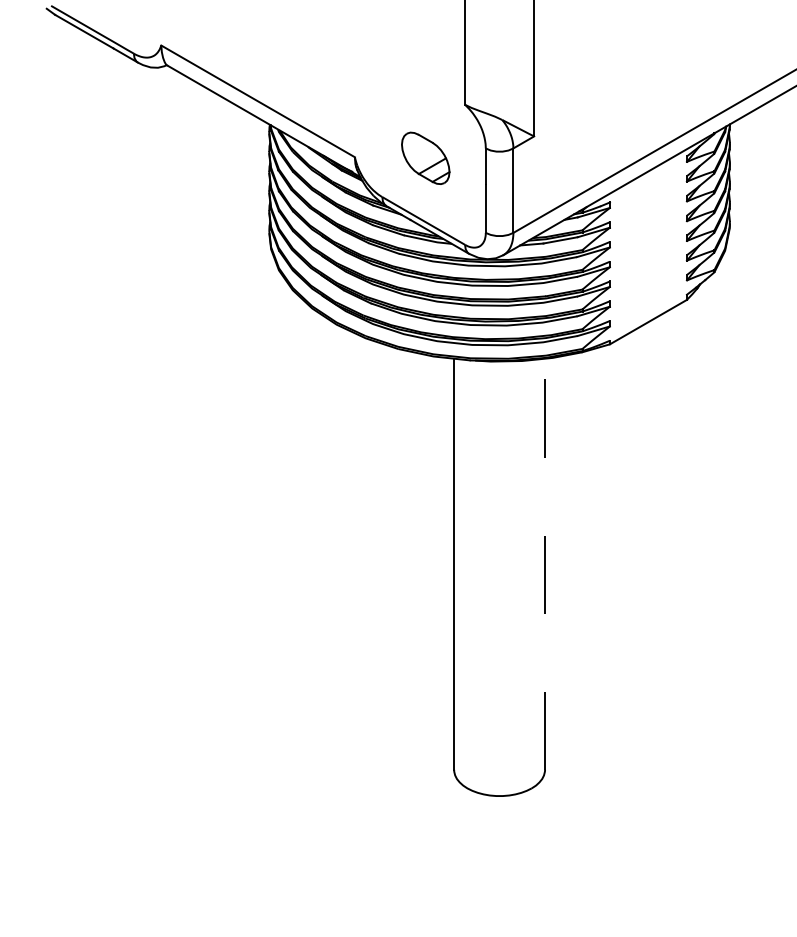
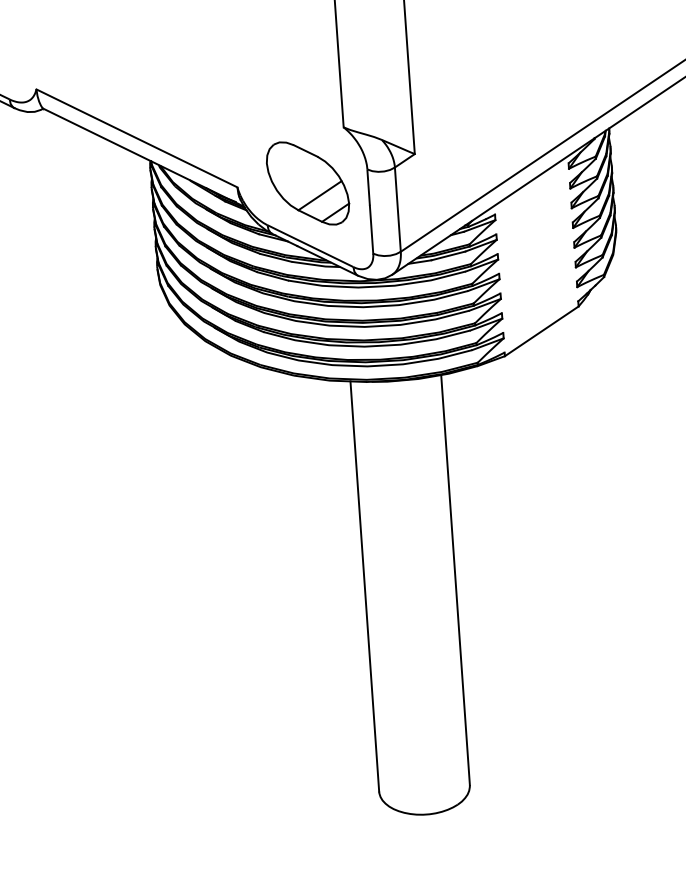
part: (425, 158) -> (307, 183), size x1.67
line: (545, 564) -> (455, 580), dashed -> solid

